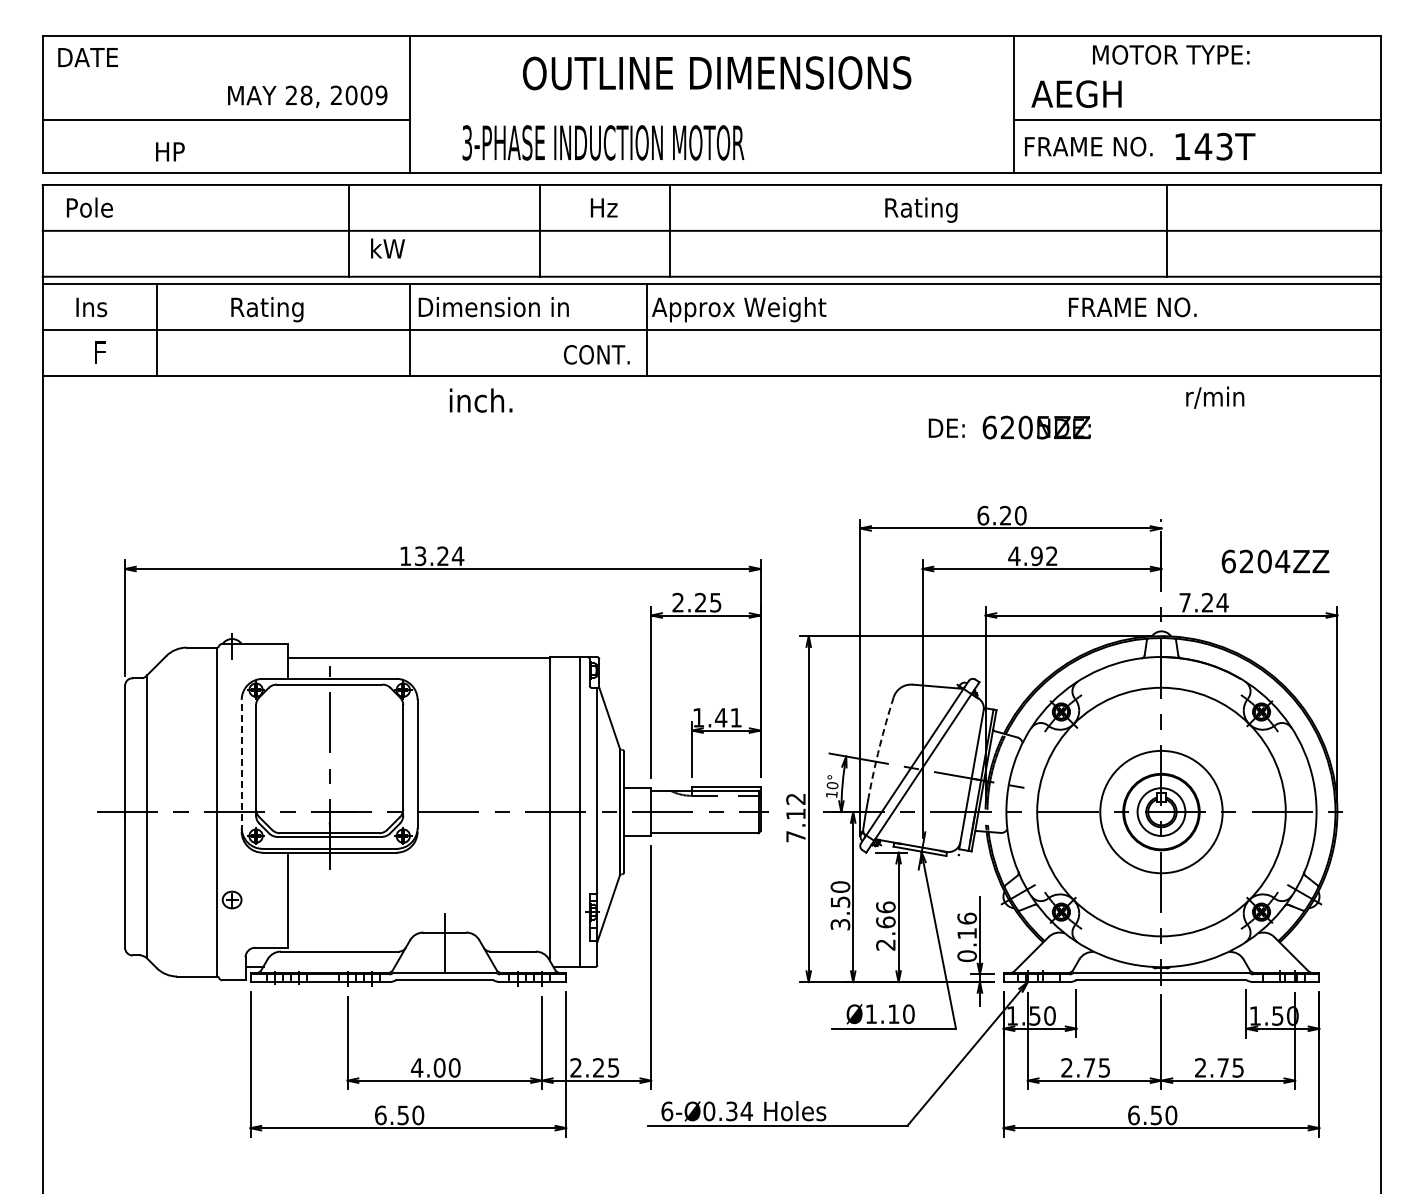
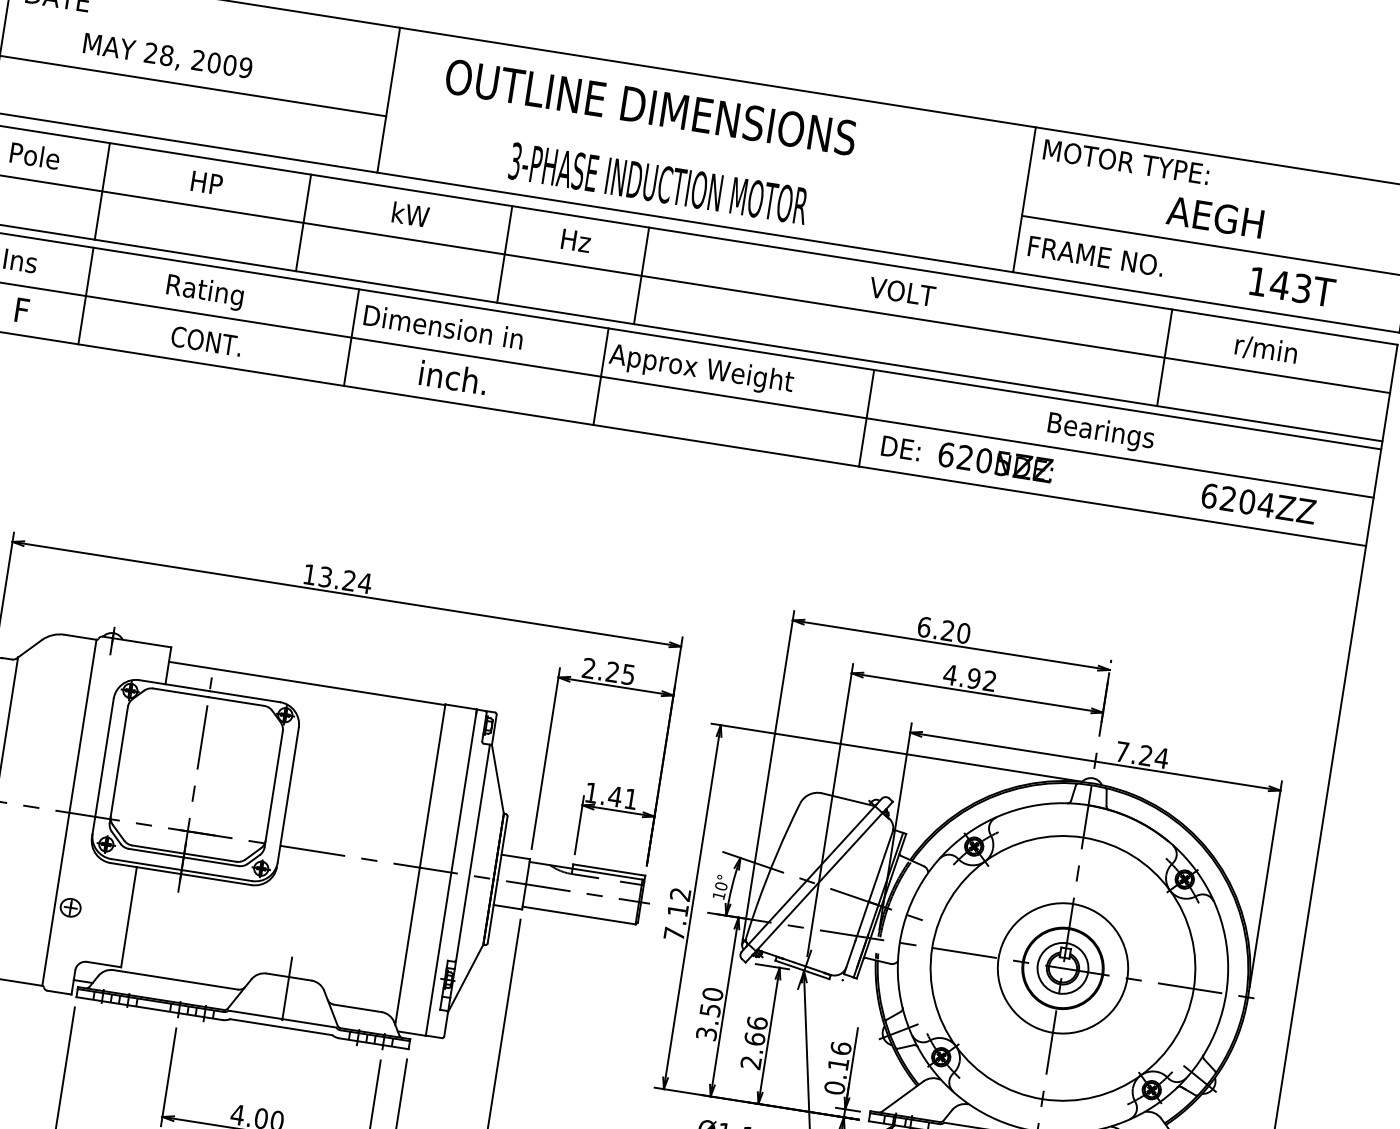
text: (1171, 54) -> (1126, 161), moved
text: (717, 73) -> (651, 107), moved
text: (1076, 93) -> (1215, 216), moved
text: (307, 96) -> (167, 56), moved
text: (603, 142) -> (658, 183), moved
text: (1215, 146) -> (1292, 286), moved
text: (170, 151) -> (207, 182), moved
text: (920, 209) -> (908, 294), Rating -> VOLT
line: (157, 230) -> (102, 191), added
text: (387, 248) -> (410, 214), moved
text: (1133, 309) -> (1116, 434), FRAME NO. -> Bearings
line: (899, 330) -> (866, 418), added
text: (596, 354) -> (206, 340), moved
text: (1215, 397) -> (1266, 349), moved
text: (480, 400) -> (452, 377), moved
text: (1009, 427) -> (967, 457), moved
text: (1275, 561) -> (1258, 503), moved
arc: (879, 747) -> (776, 853), dashed -> solid
line: (241, 765) -> (102, 767), dashed -> solid

